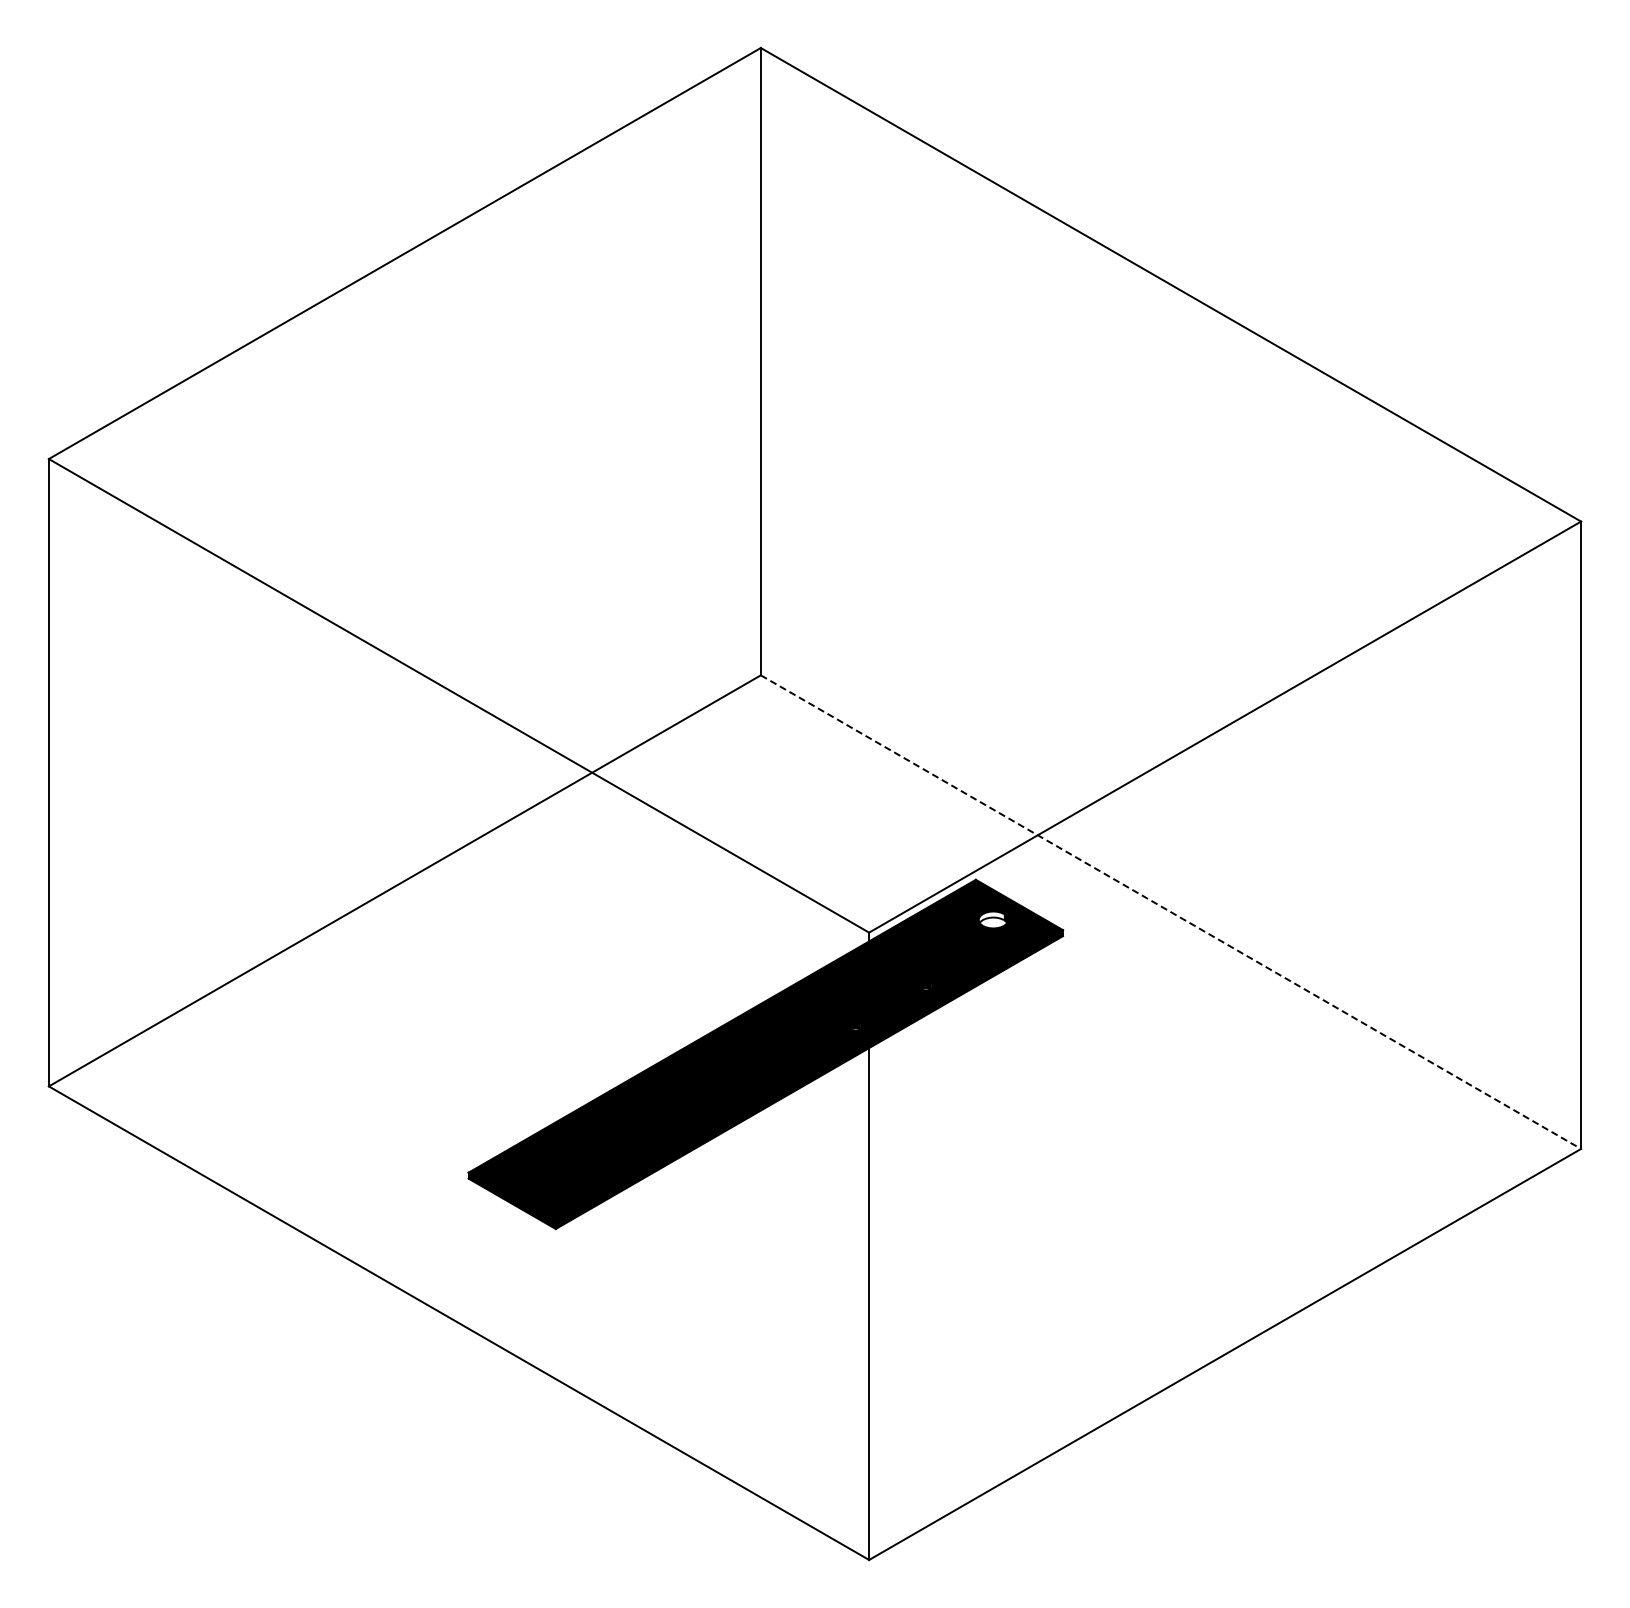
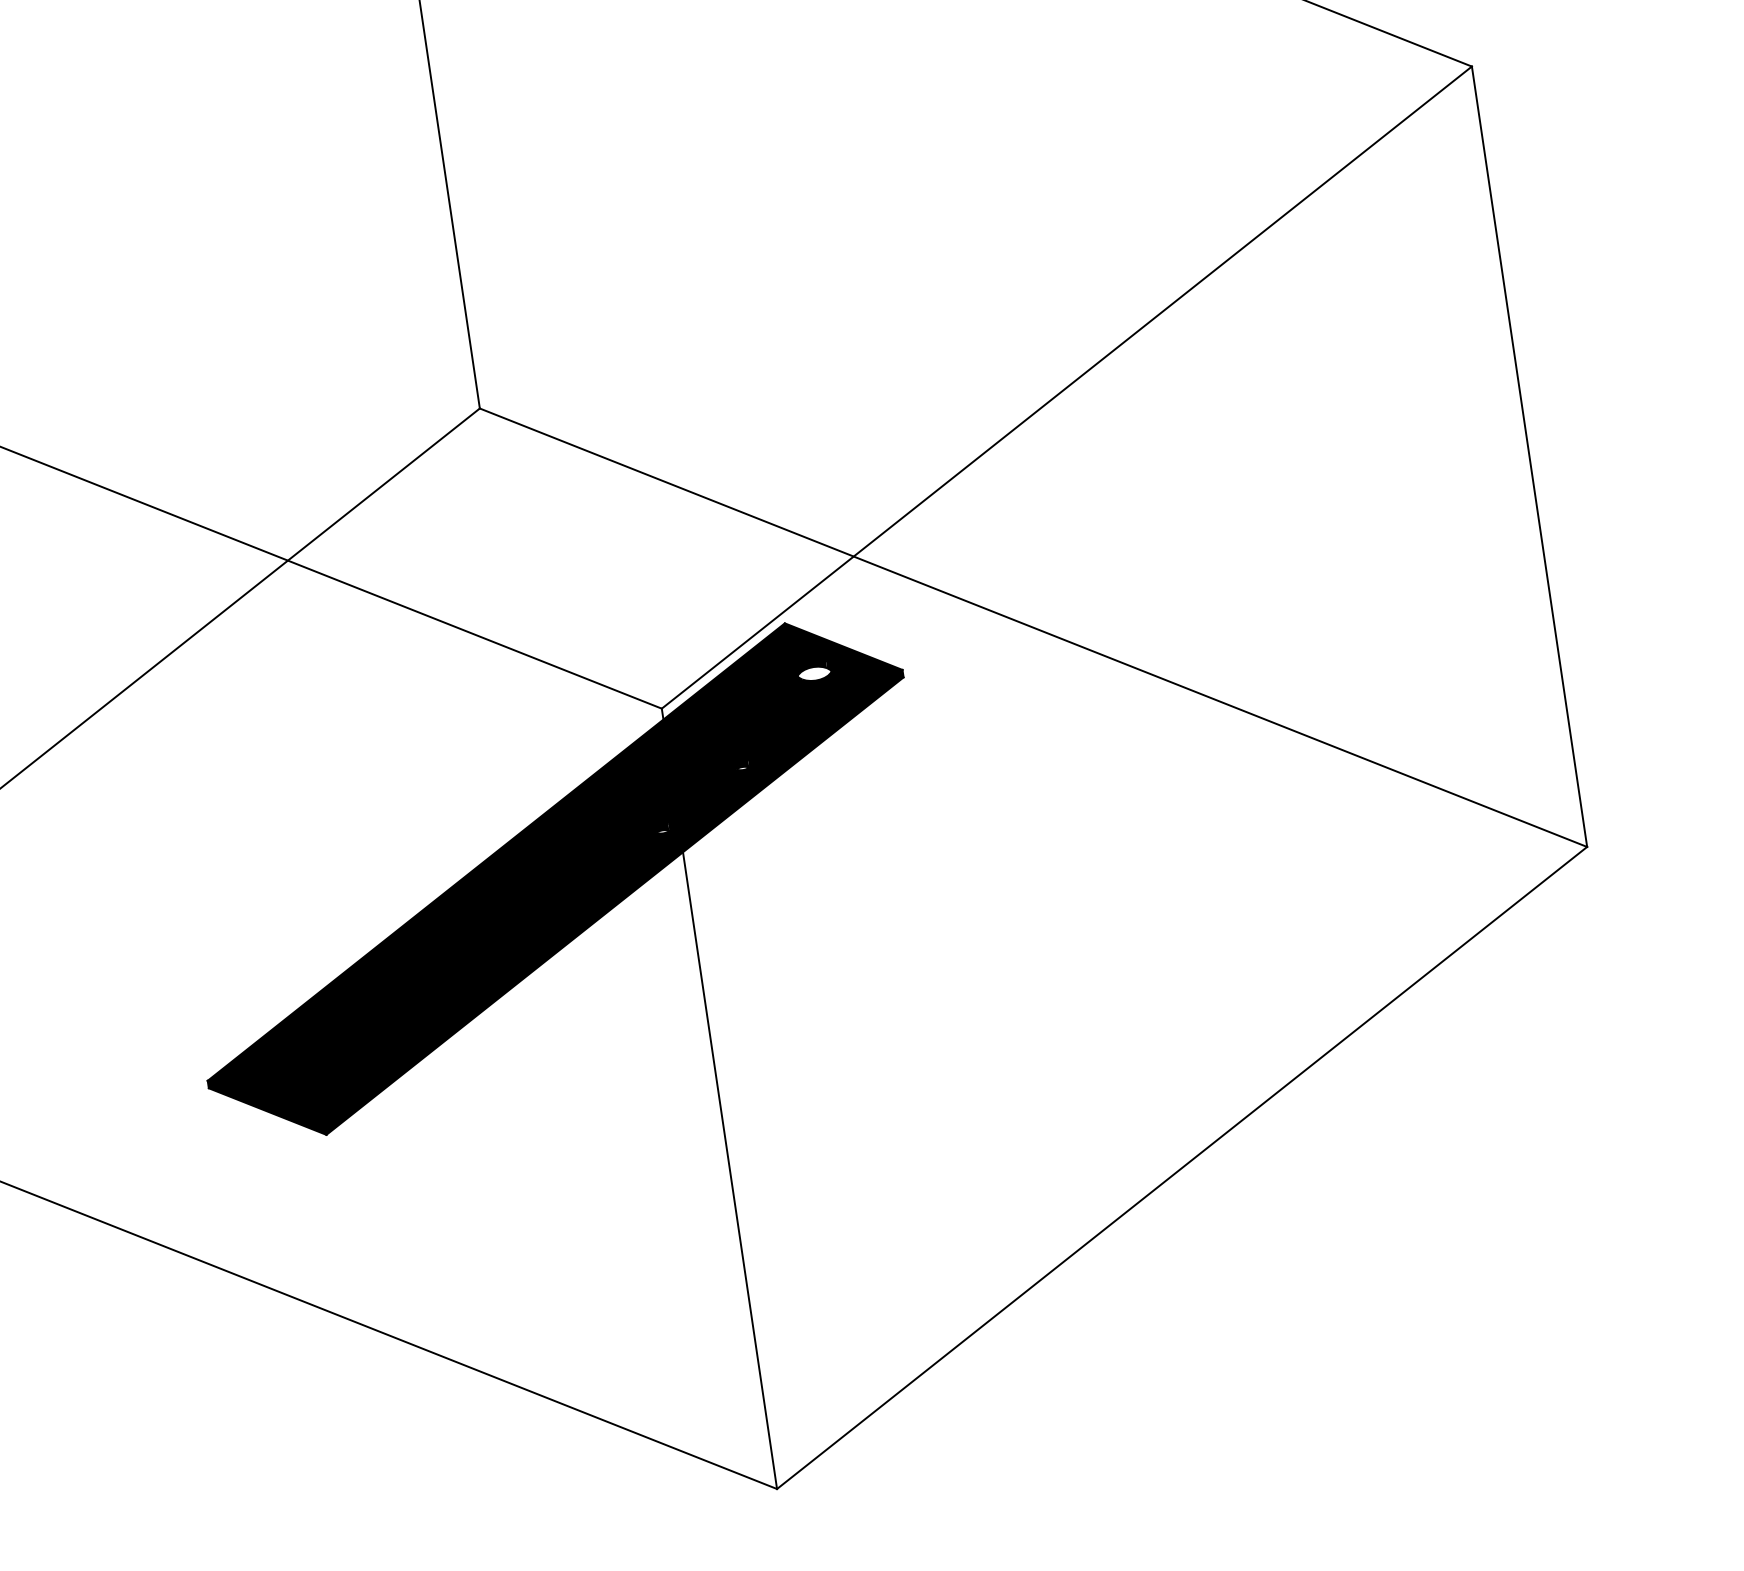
line: (1170, 912) -> (1032, 628), dashed -> solid
fill: (990, 917) -> (809, 667), added

